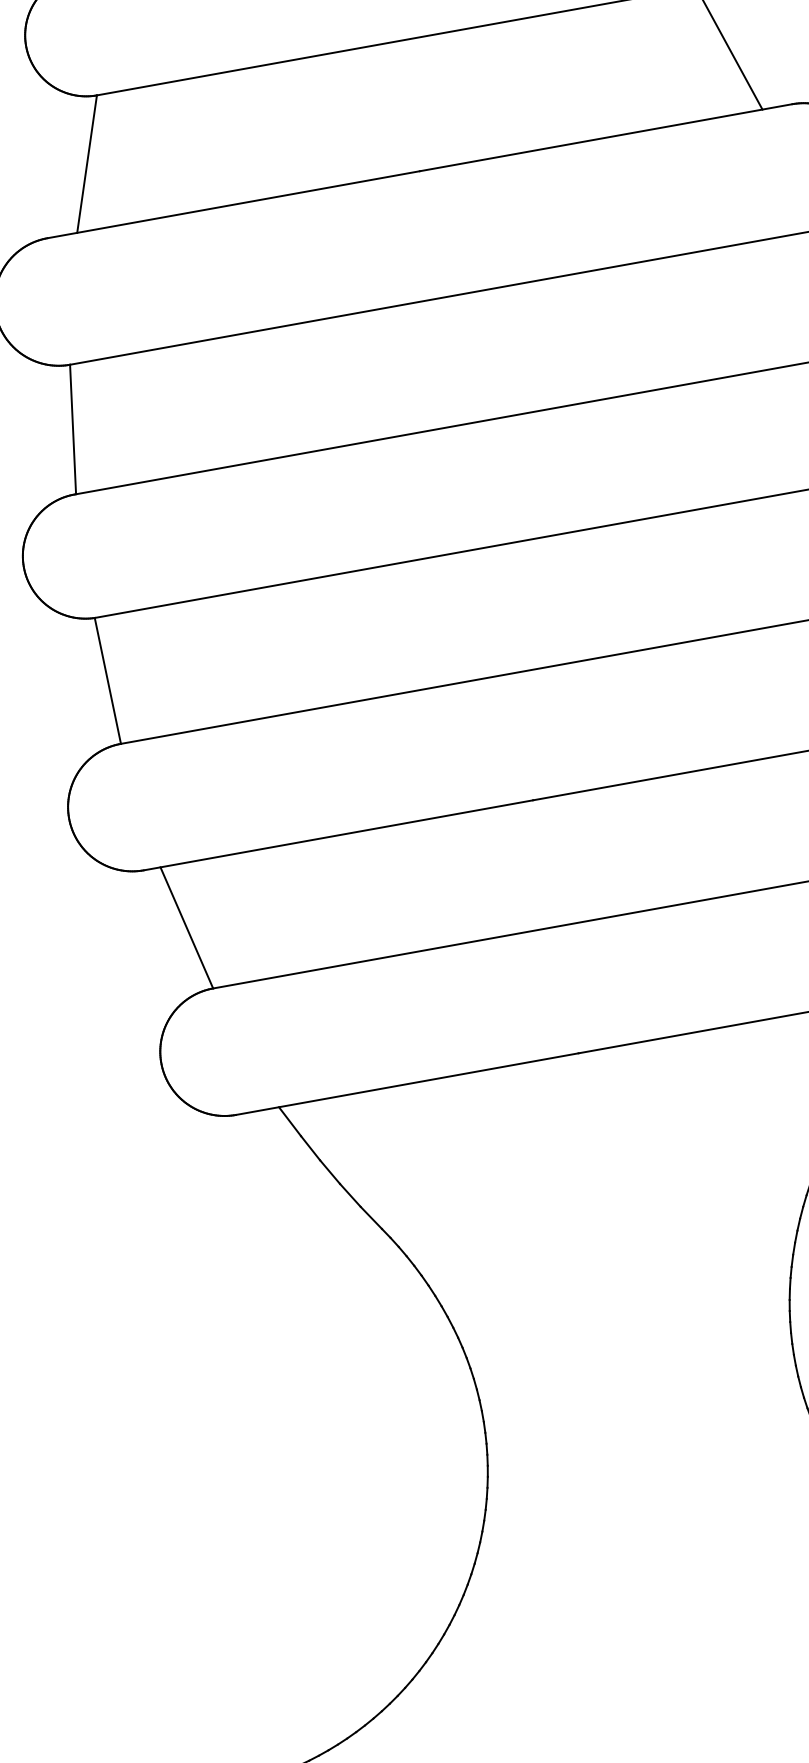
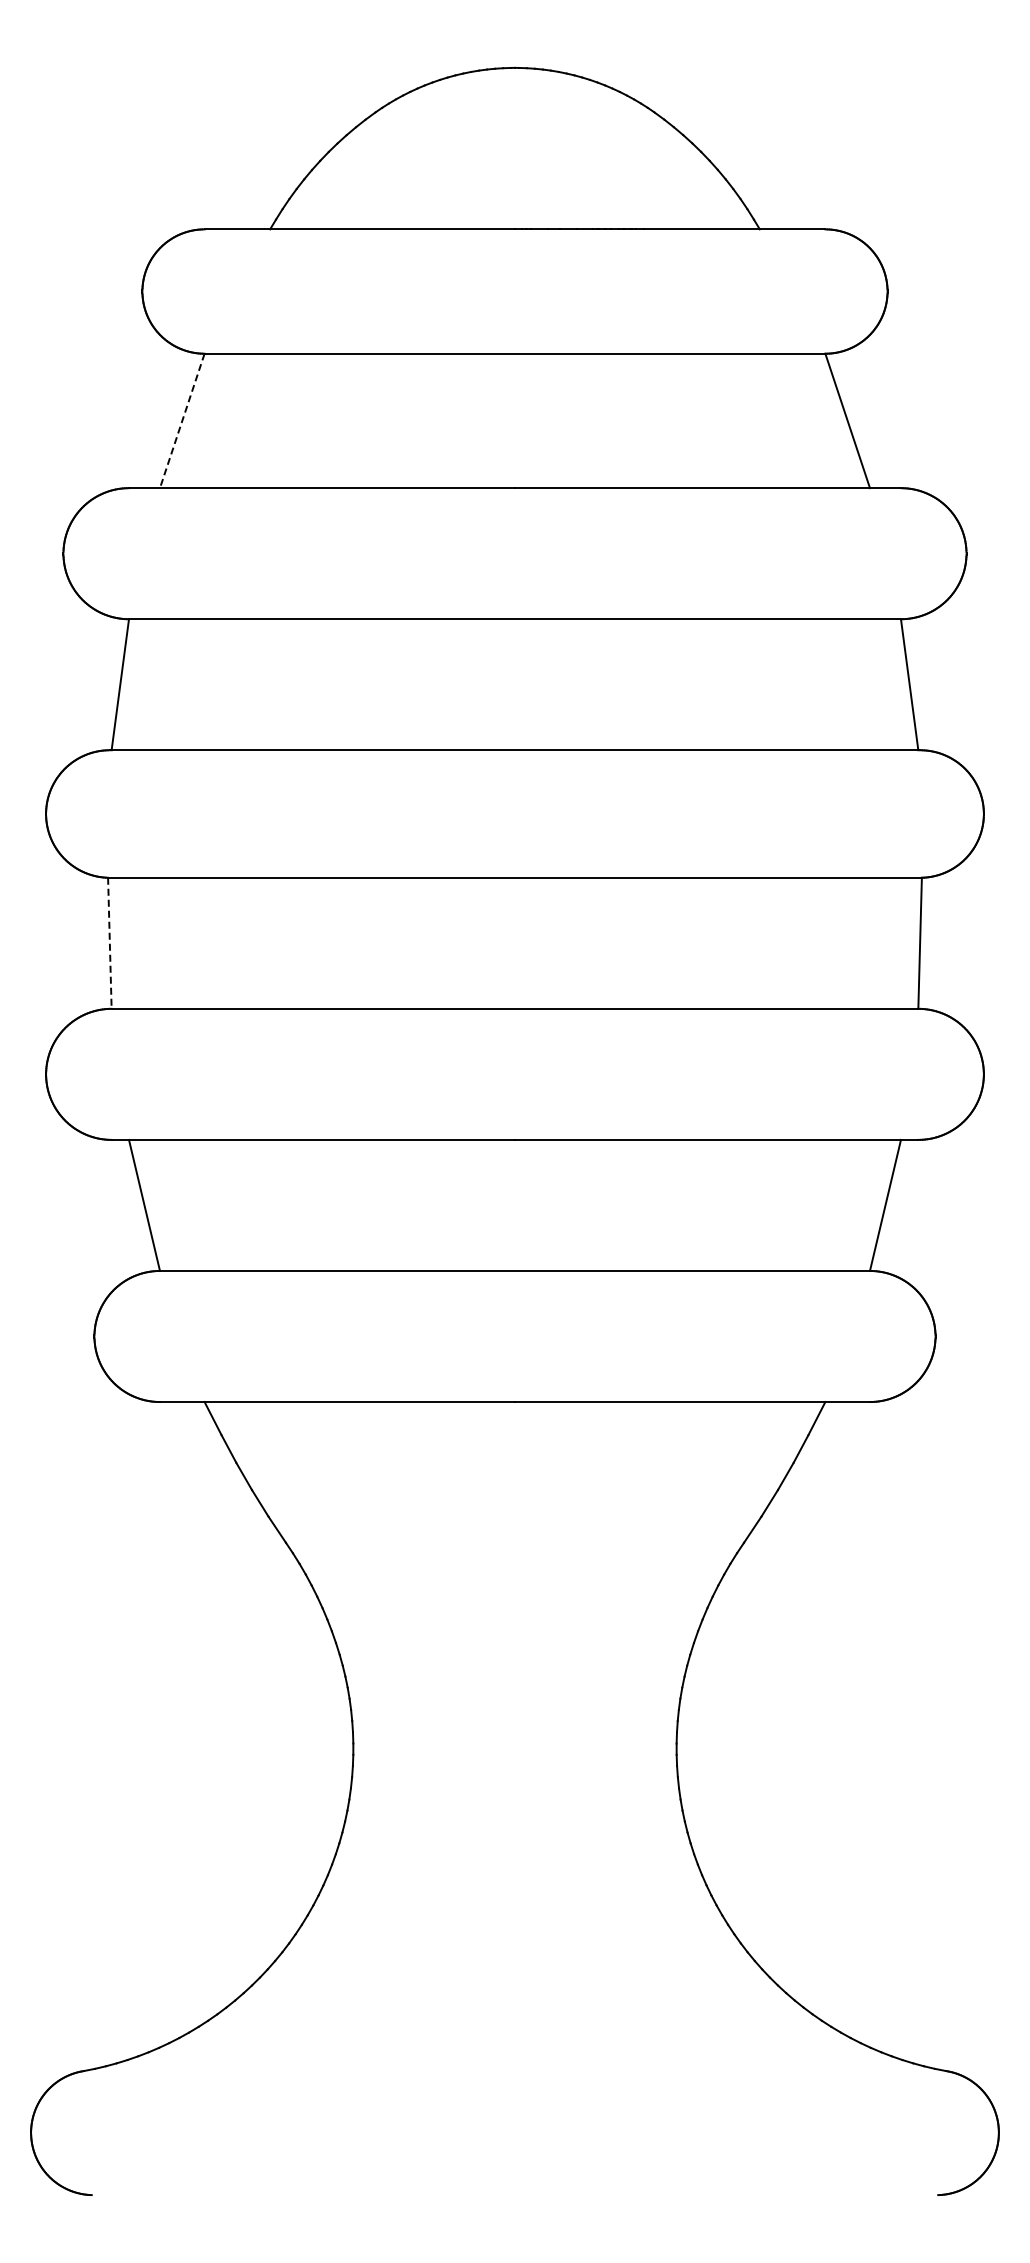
line: (87, 163) -> (182, 420), solid -> dashed
line: (107, 681) -> (109, 943), solid -> dashed

